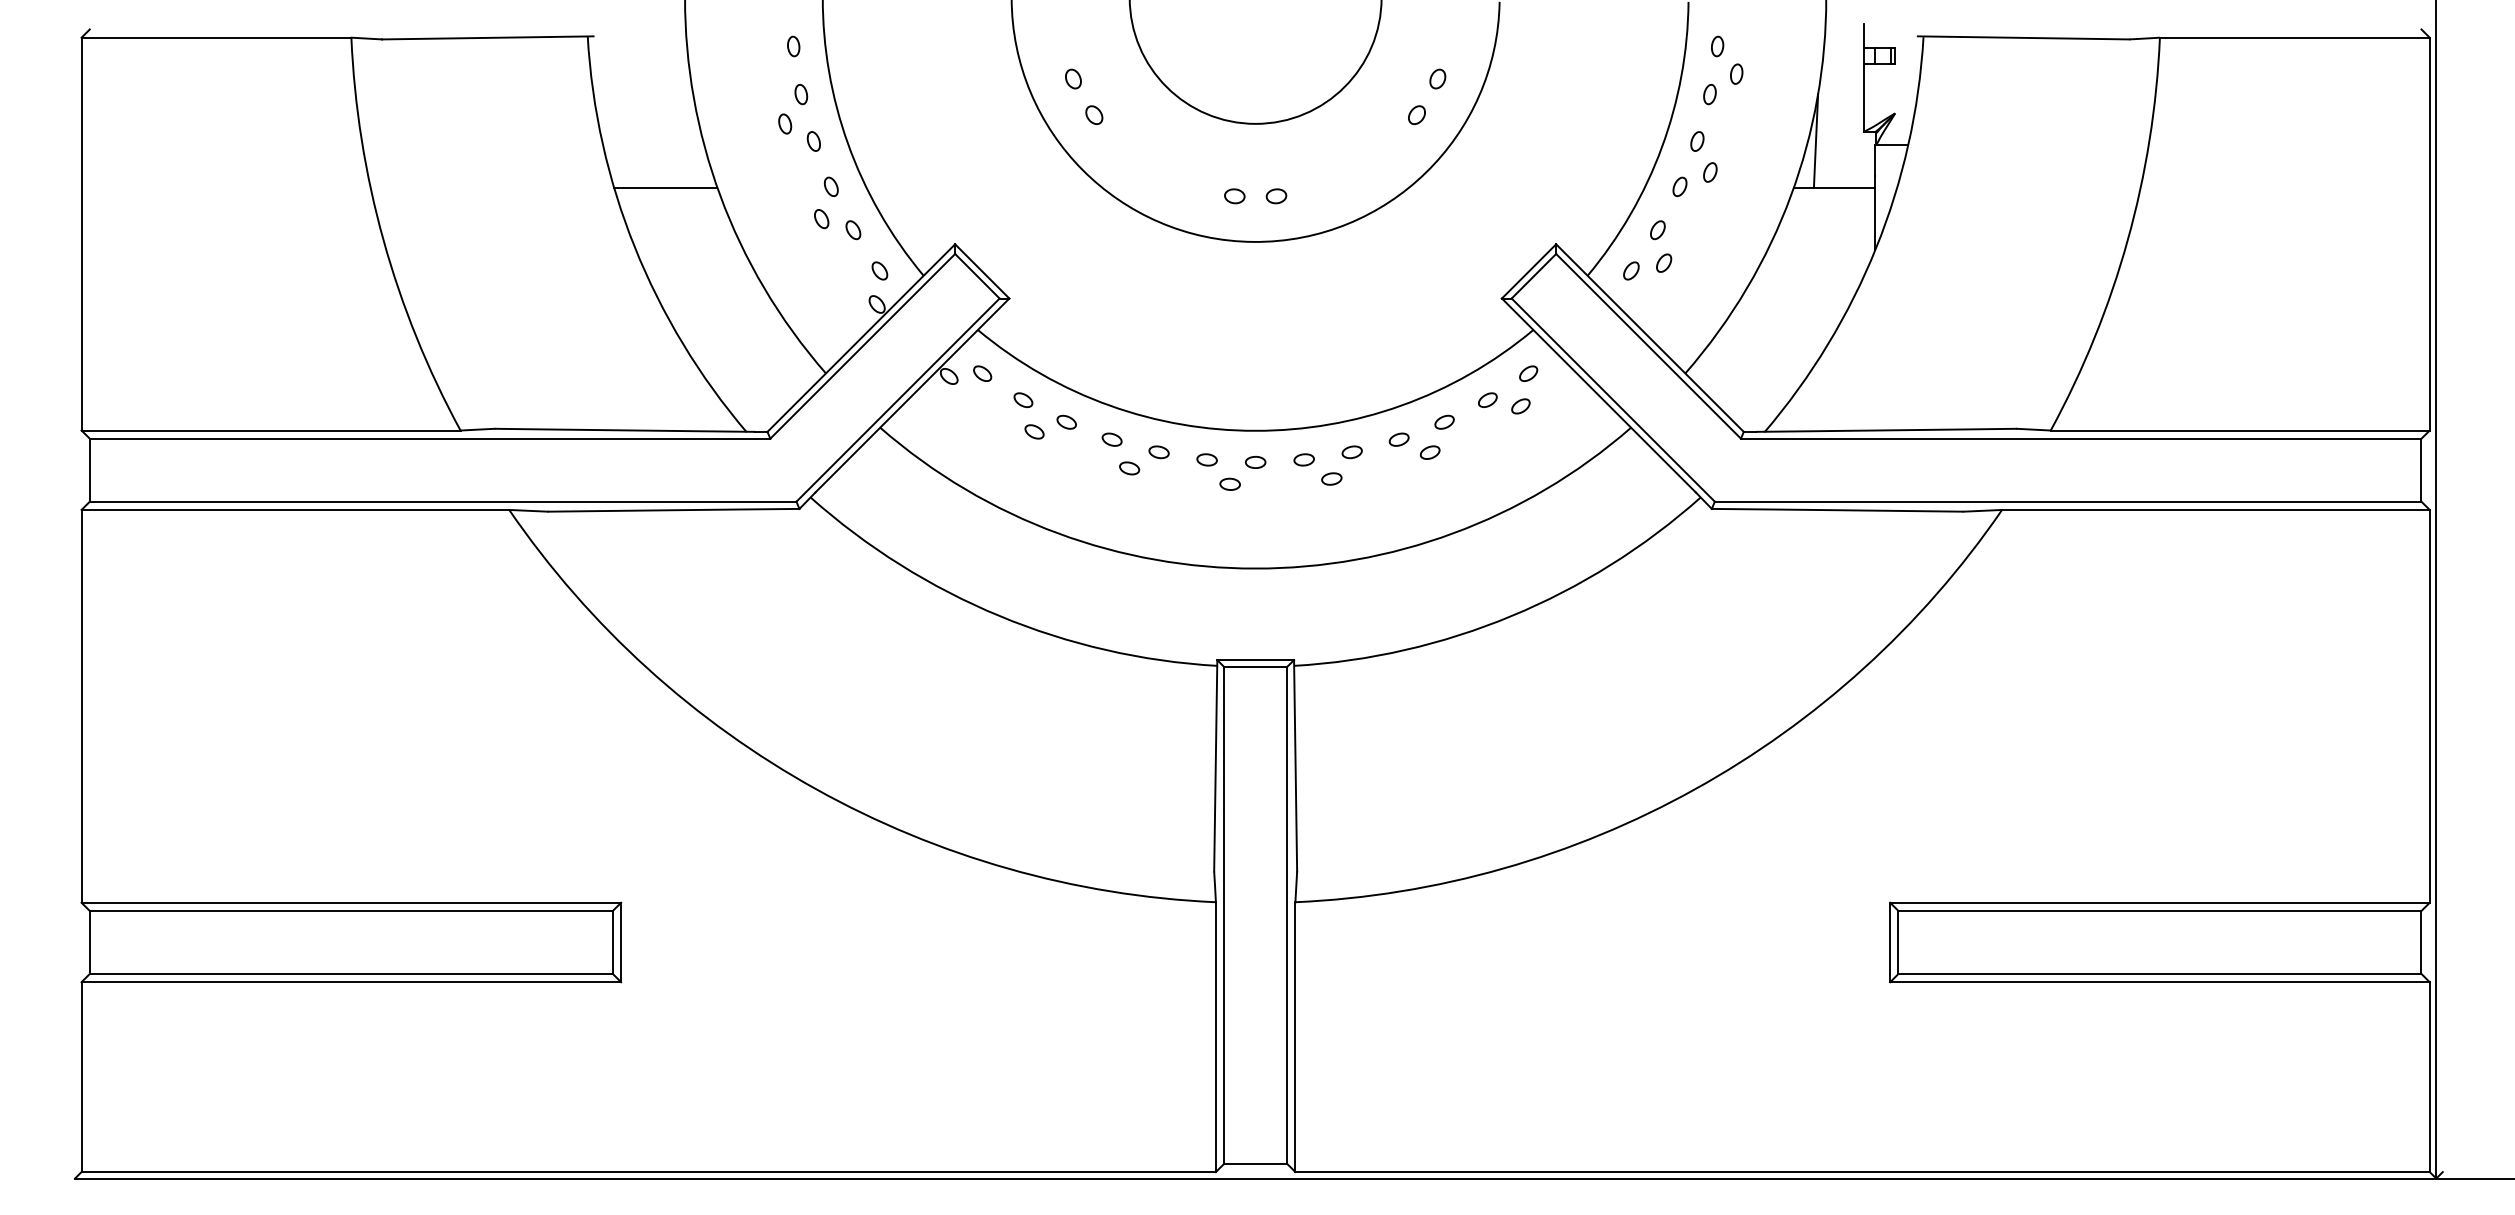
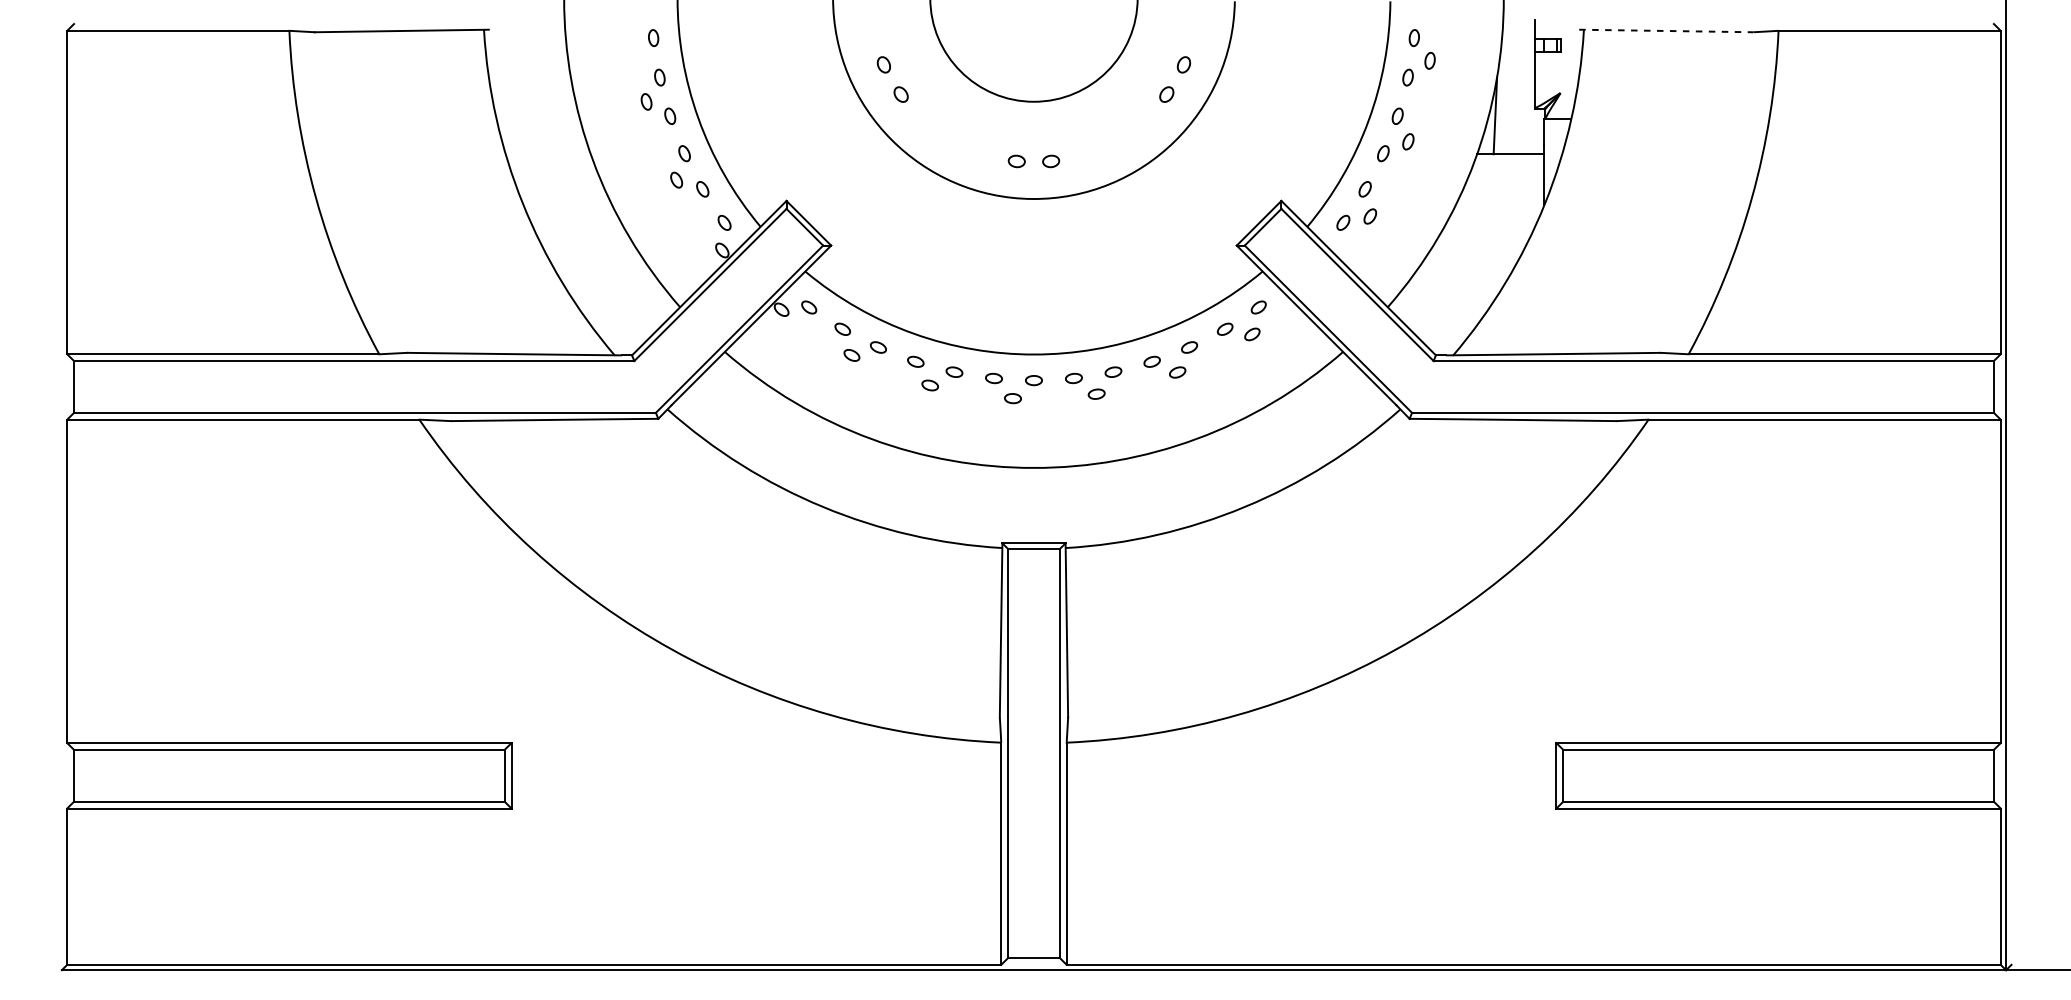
line: (2023, 37) -> (1666, 30), solid -> dashed
line: (665, 187) -> (548, 154), removed

